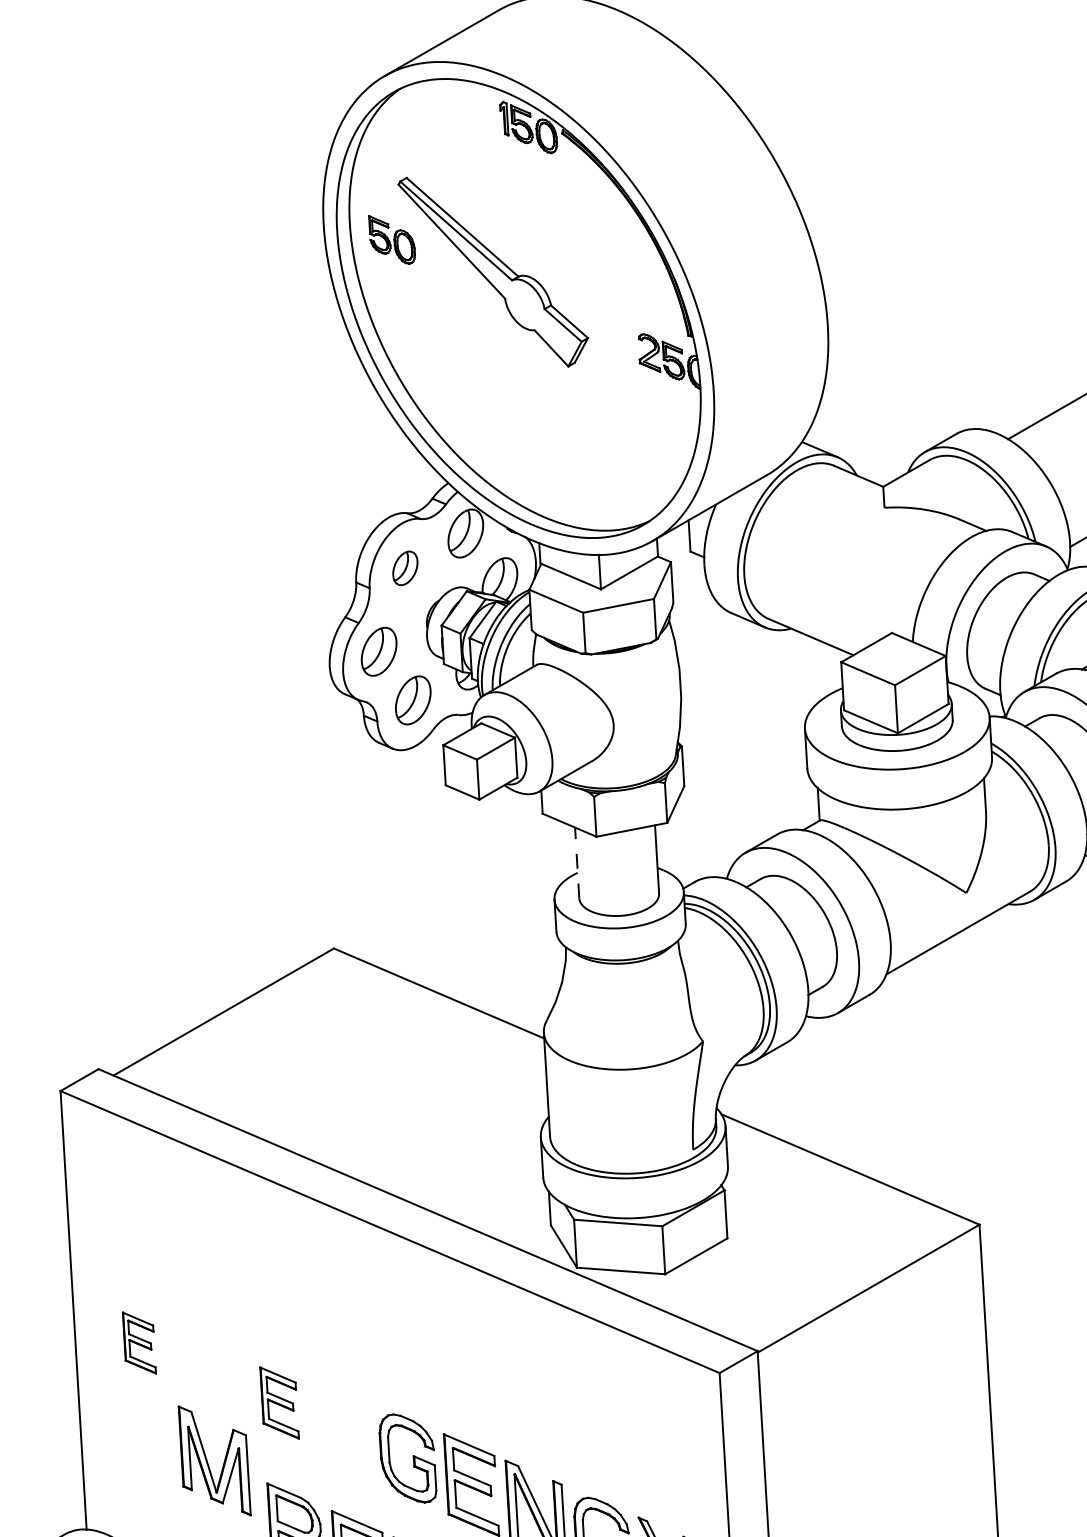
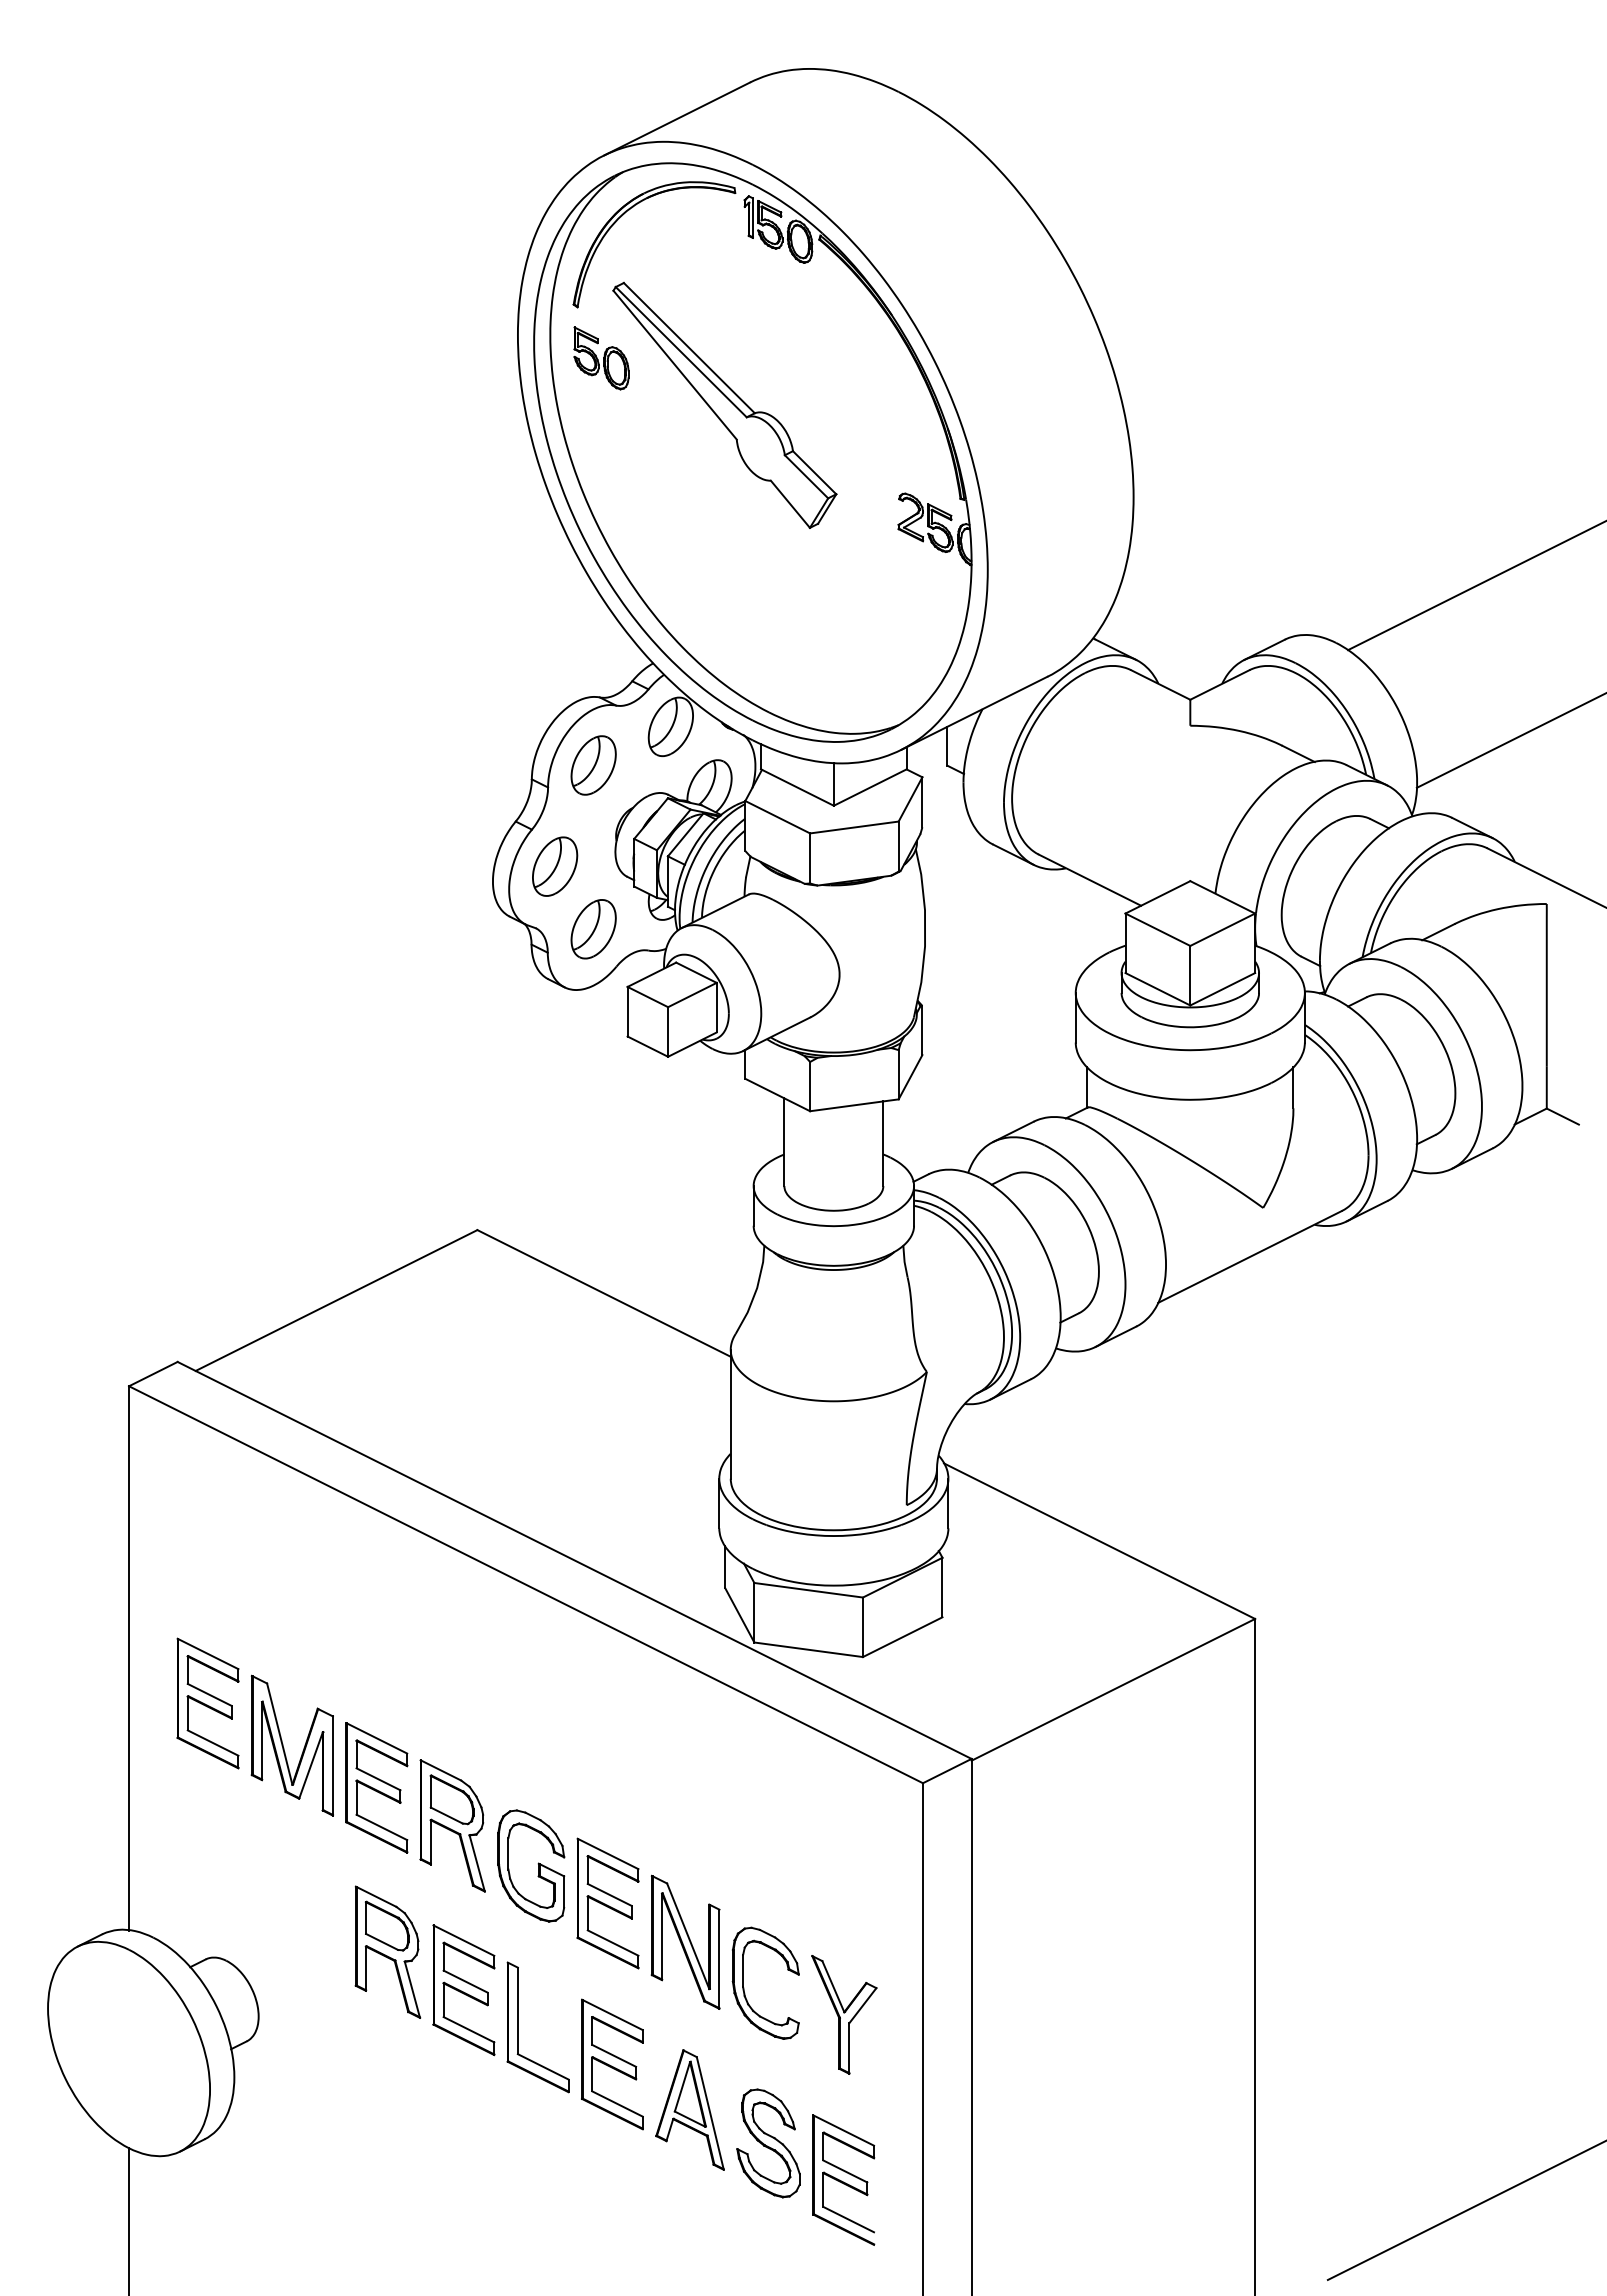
part: (407, 119) -> (629, 210), added
part: (405, 568) -> (593, 765), size x1.43
line: (577, 863) -> (784, 1142), dashed -> solid
part: (139, 1343) -> (207, 1703), size x1.67
part: (279, 1402) -> (376, 1787), size x1.43
part: (342, 1429) -> (452, 1825), added
part: (208, 1463) -> (284, 1748), moved

